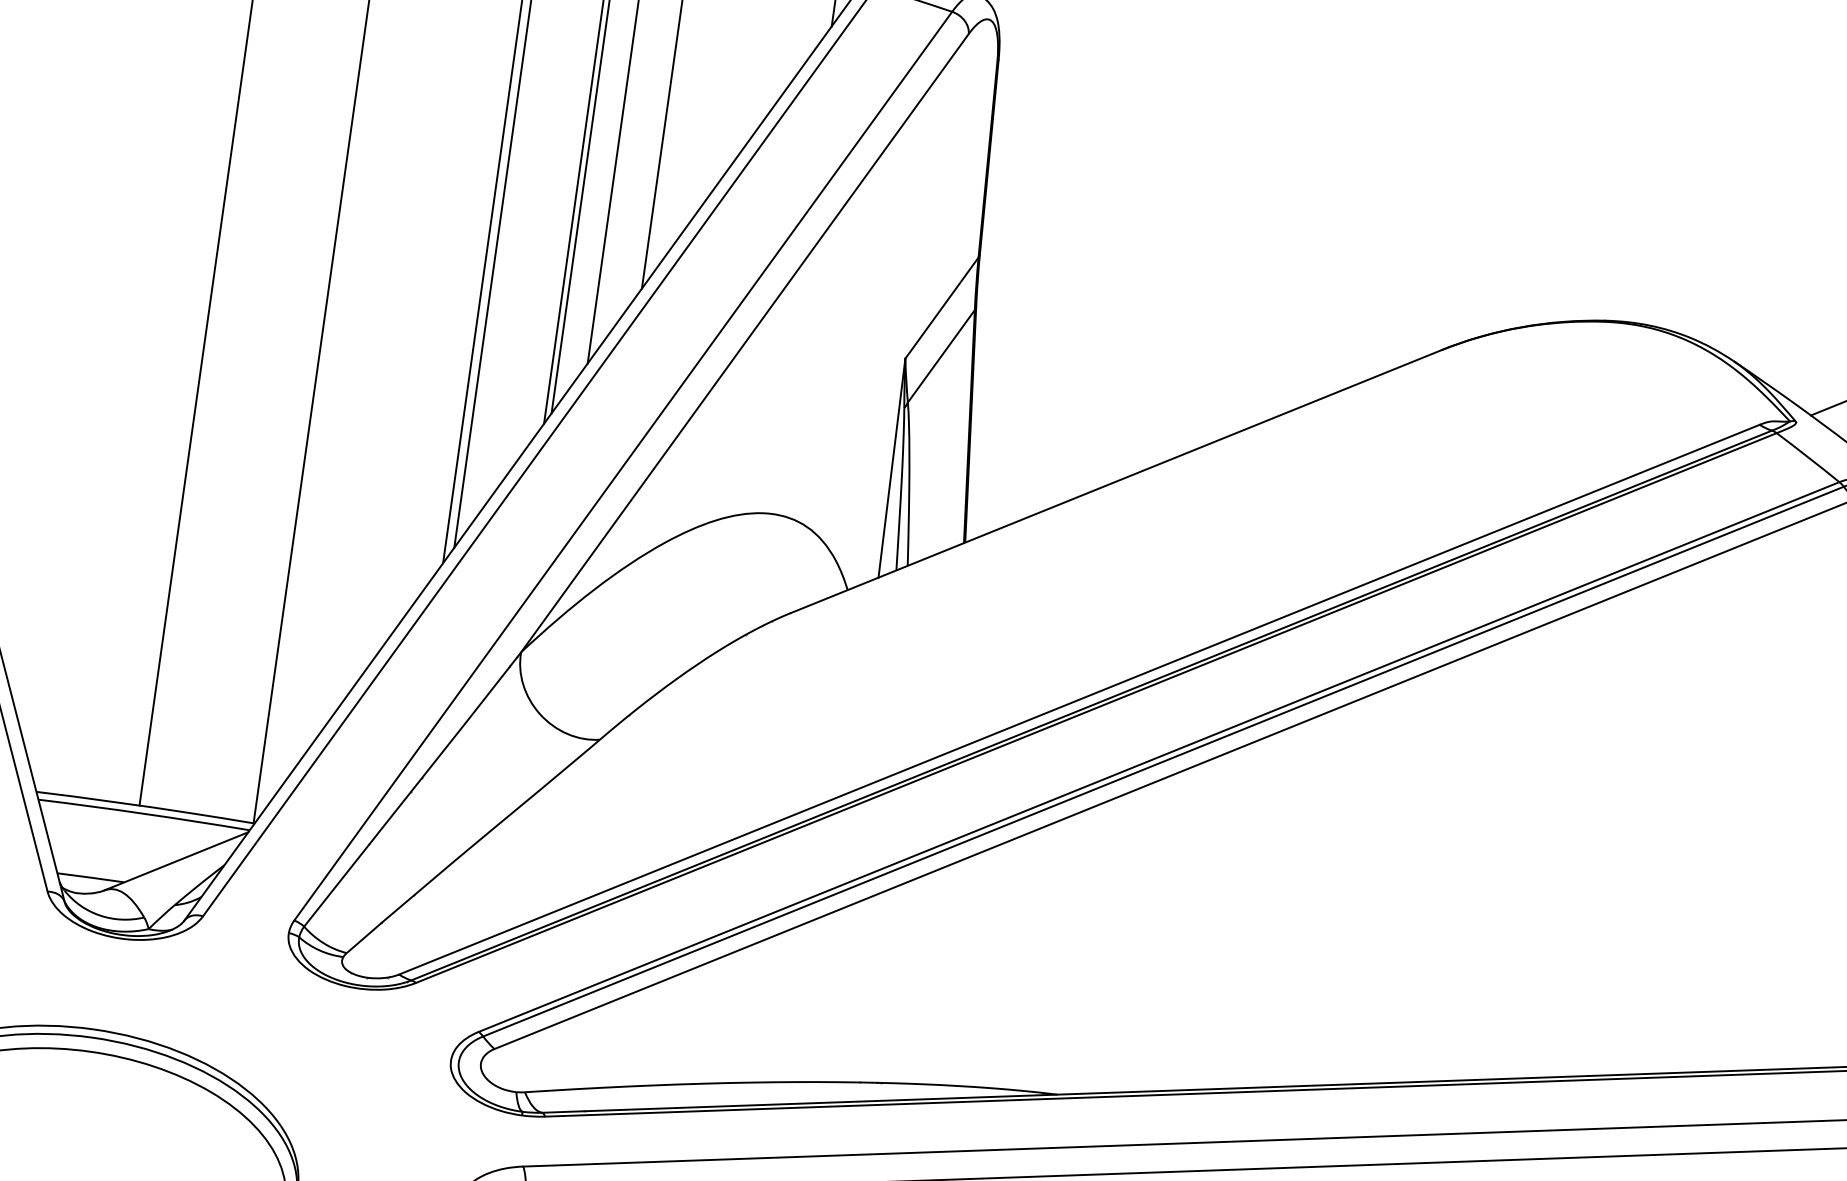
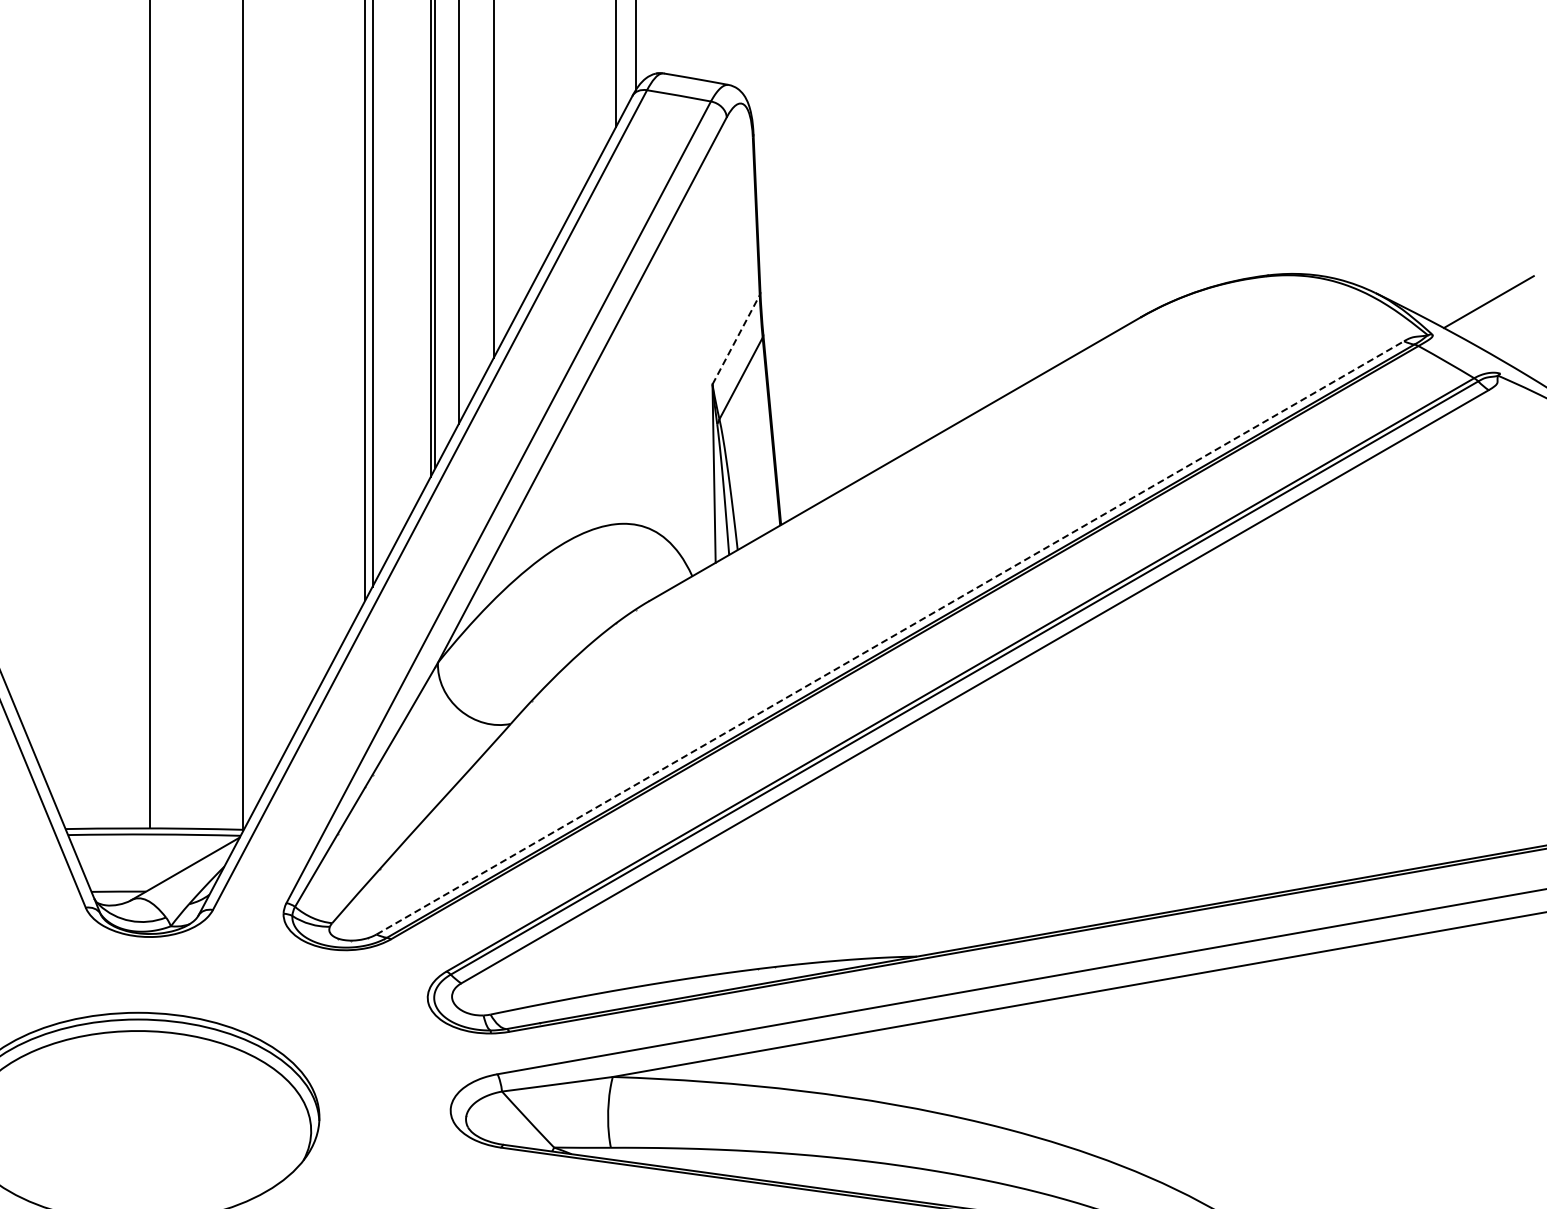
line: (942, 307) -> (736, 339), solid -> dashed
line: (1079, 699) -> (890, 637), solid -> dashed

